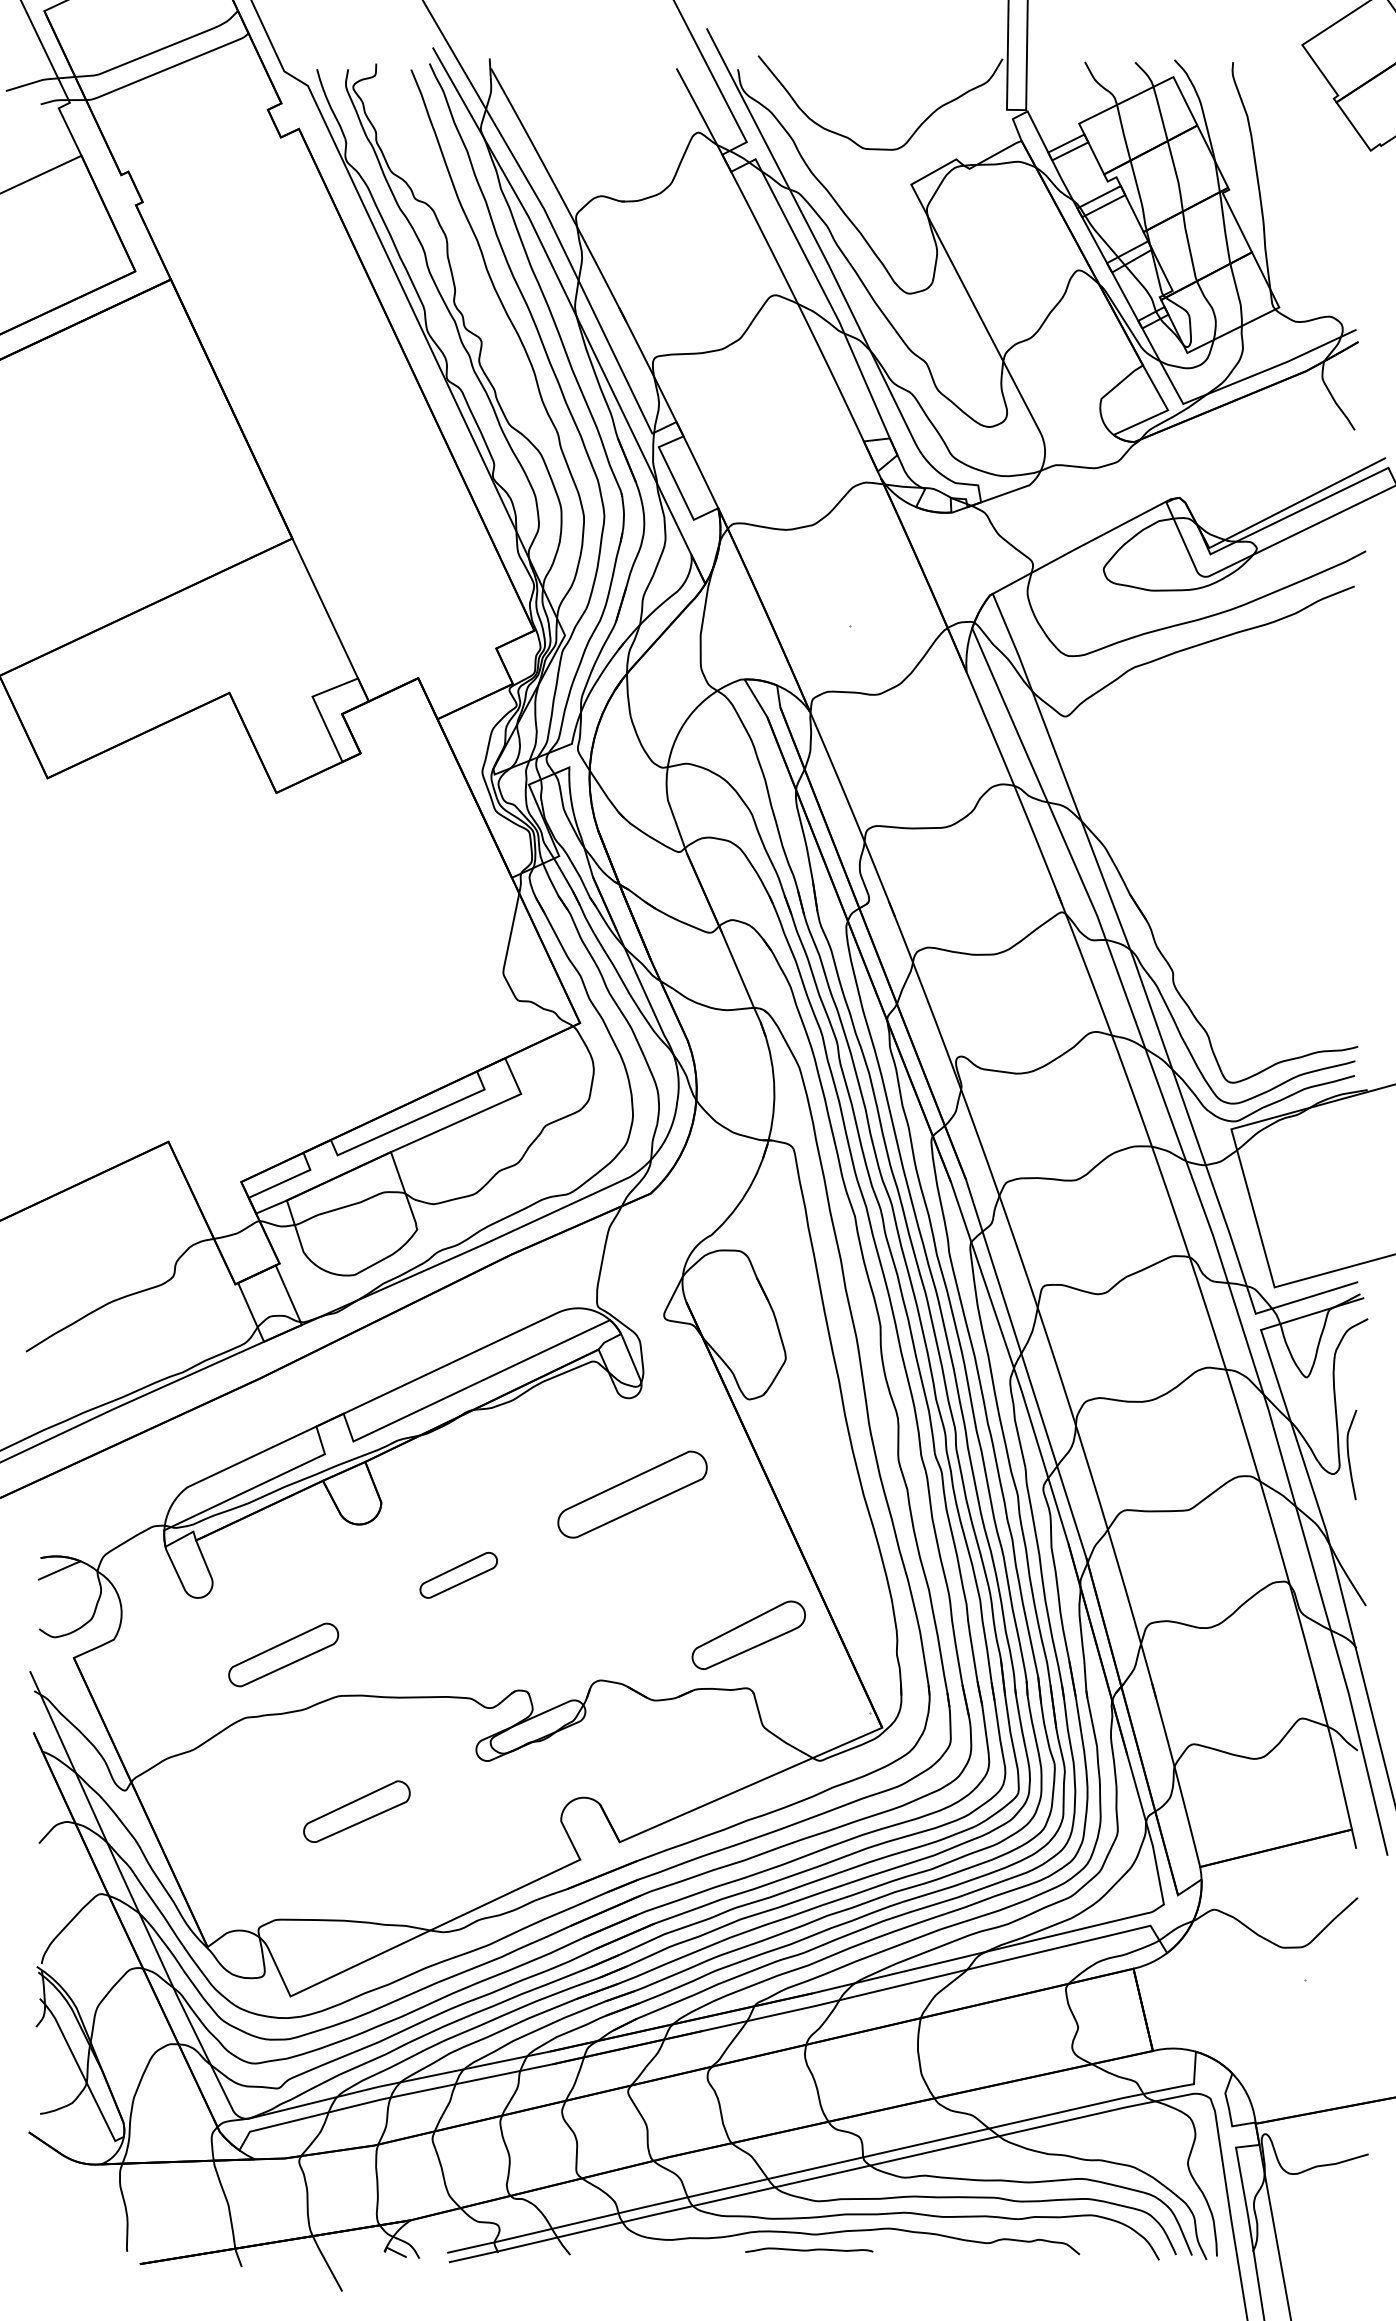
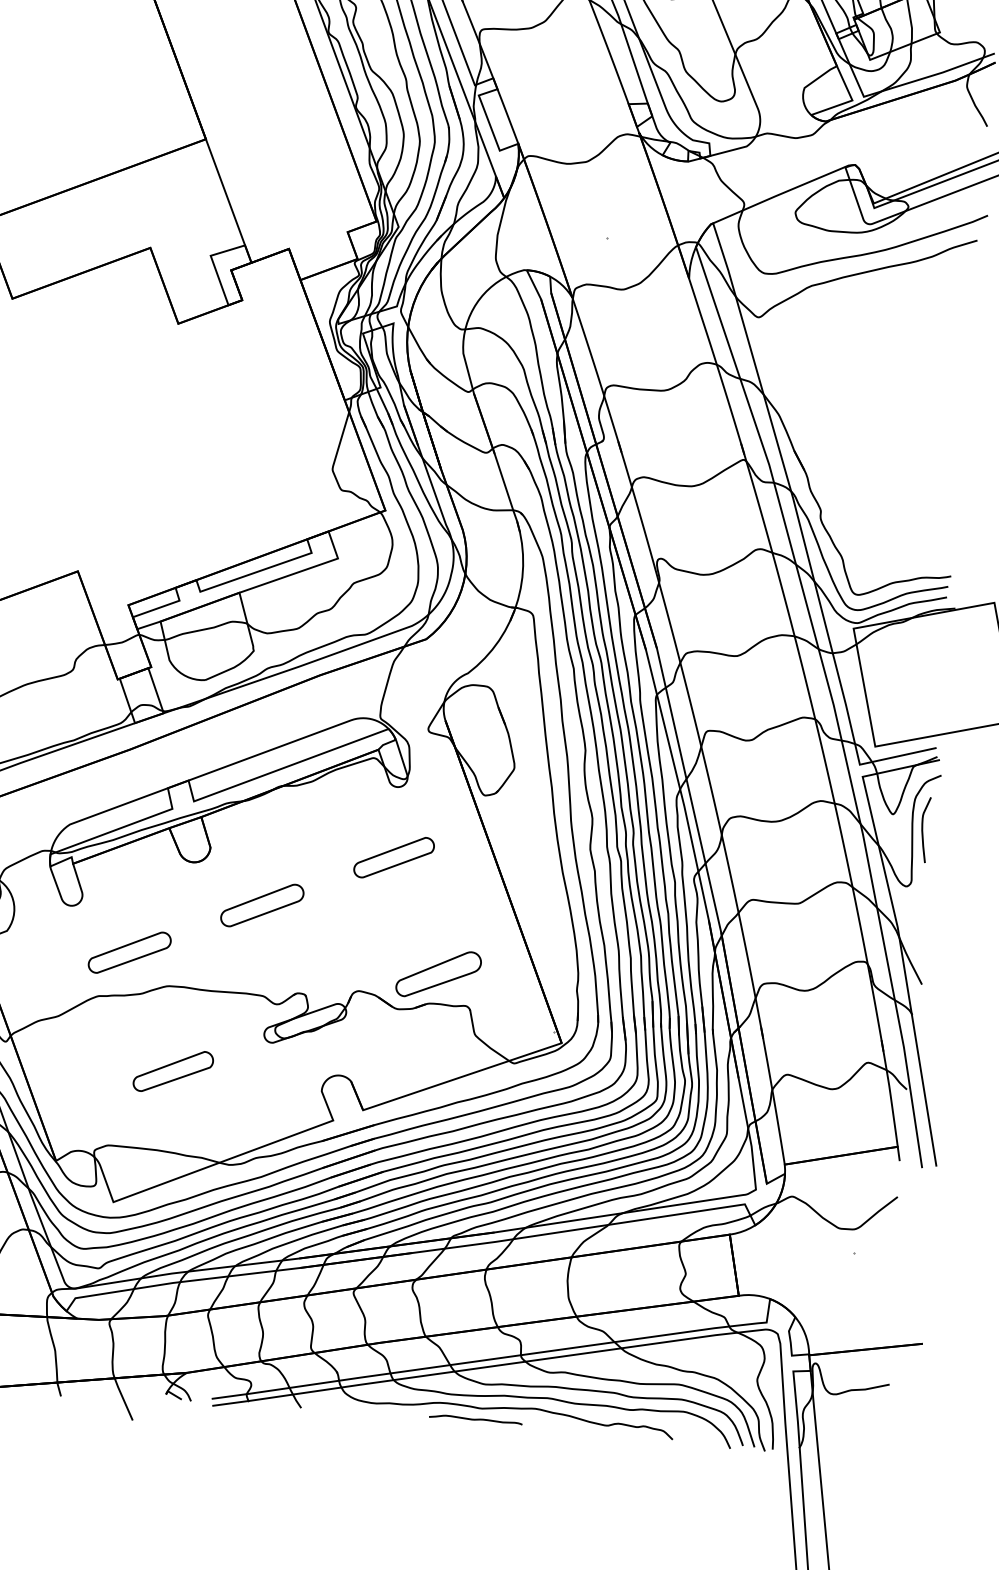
curve: (1349, 1454) -> (923, 829), moved
part: (632, 1494) -> (394, 857), size x0.71
part: (458, 1575) -> (262, 905), size x1.43
part: (748, 1635) -> (438, 974), moved

